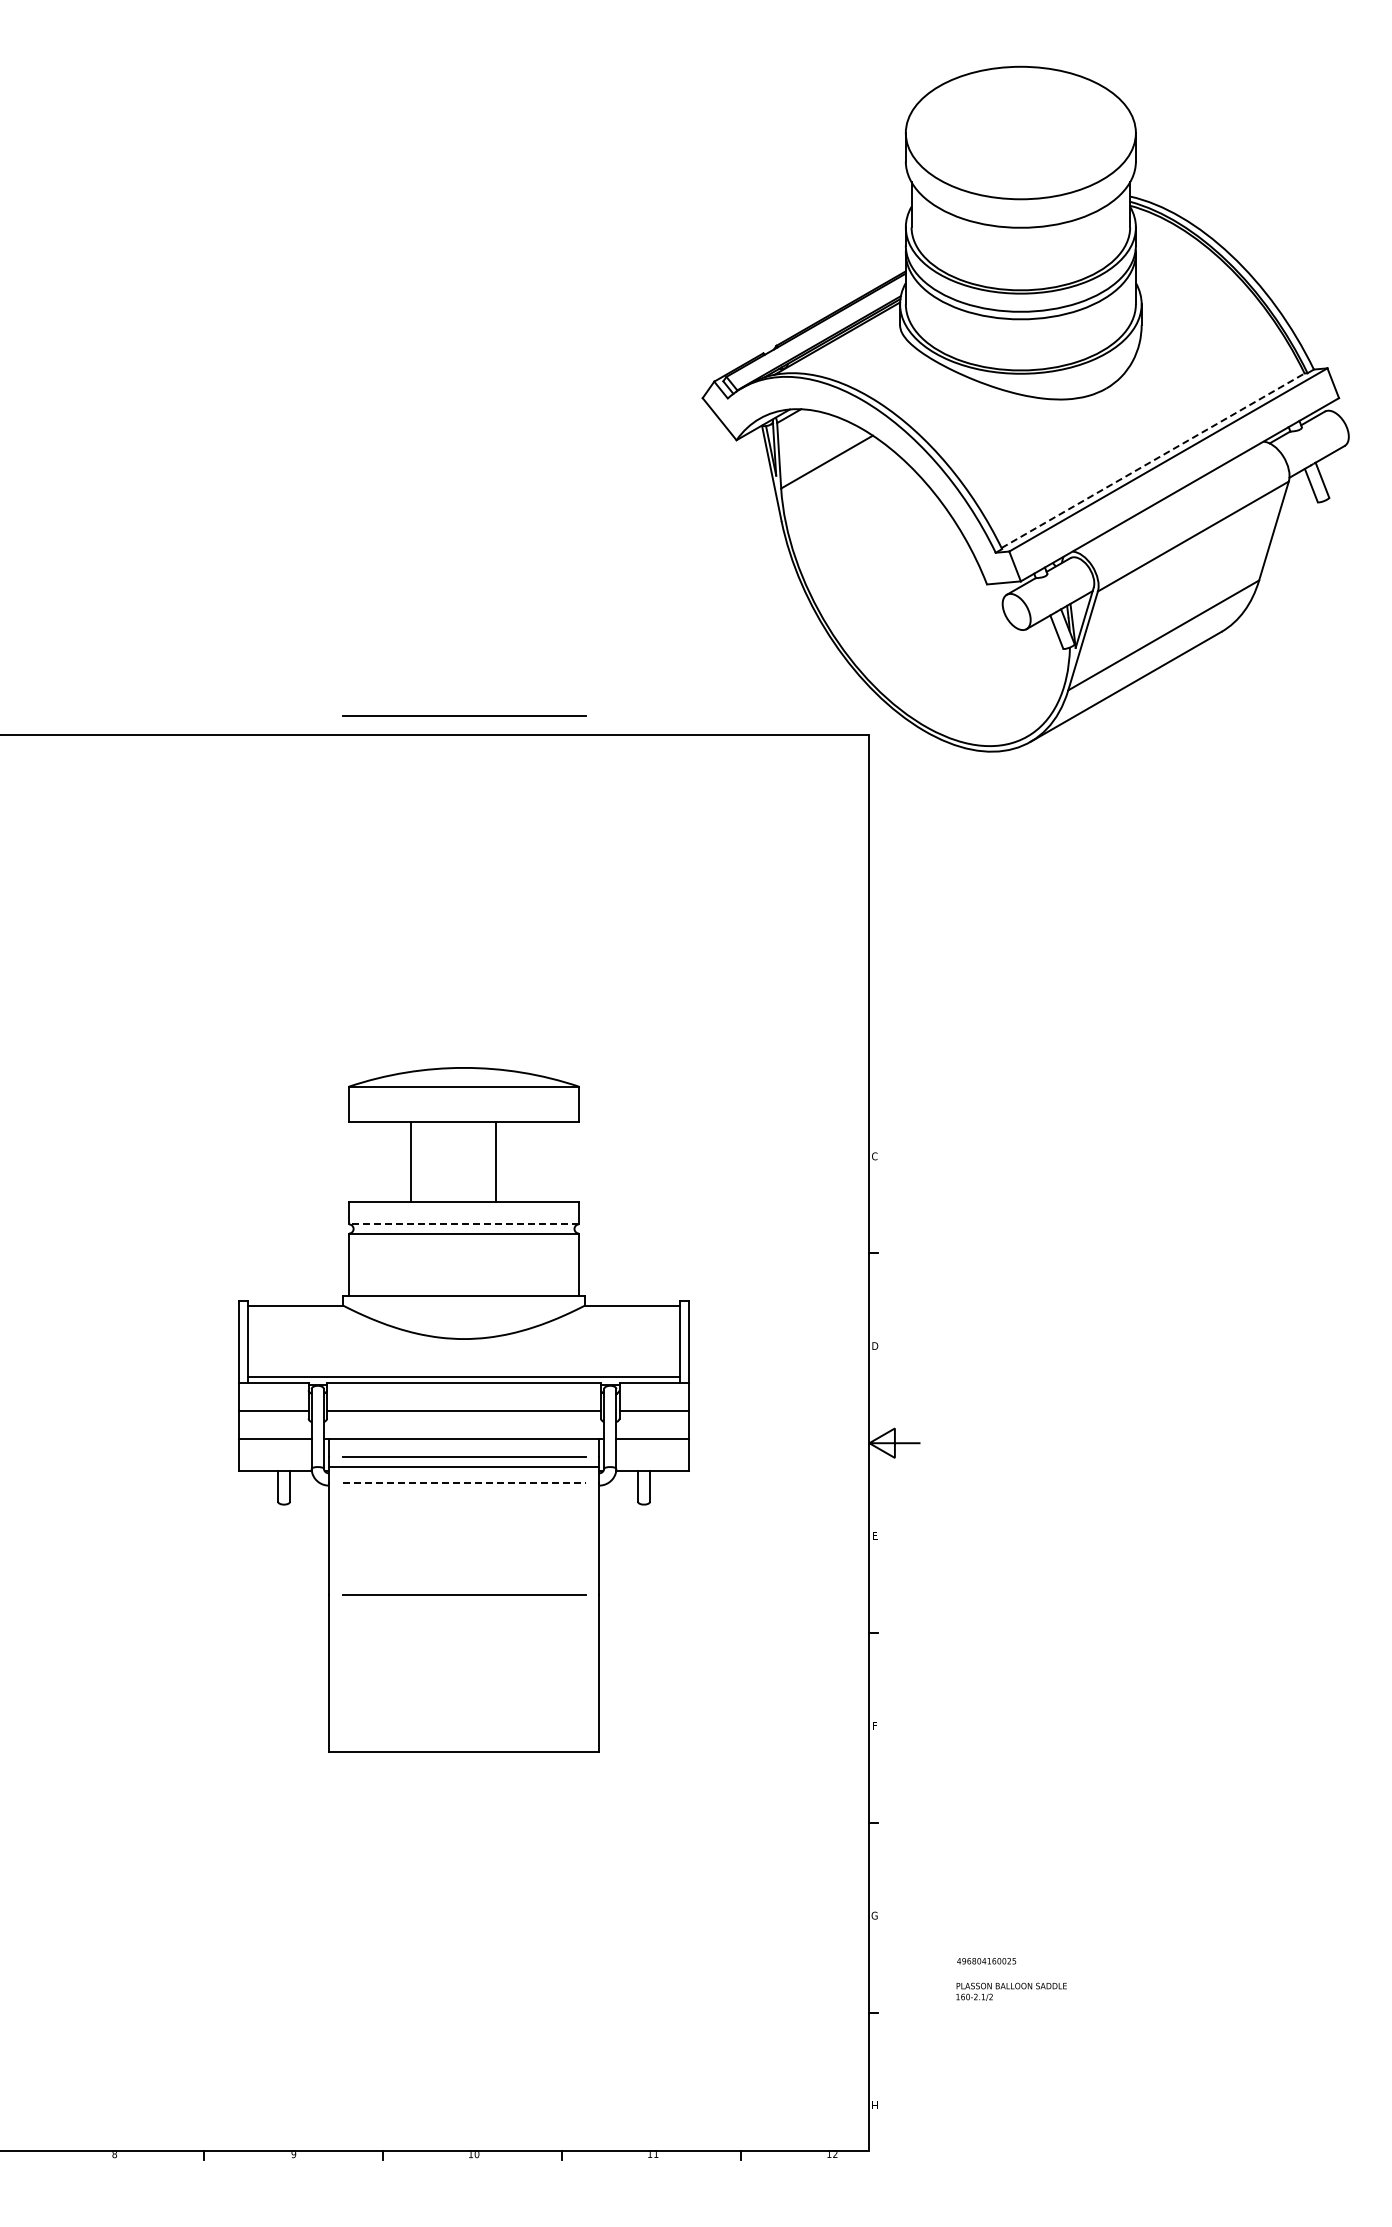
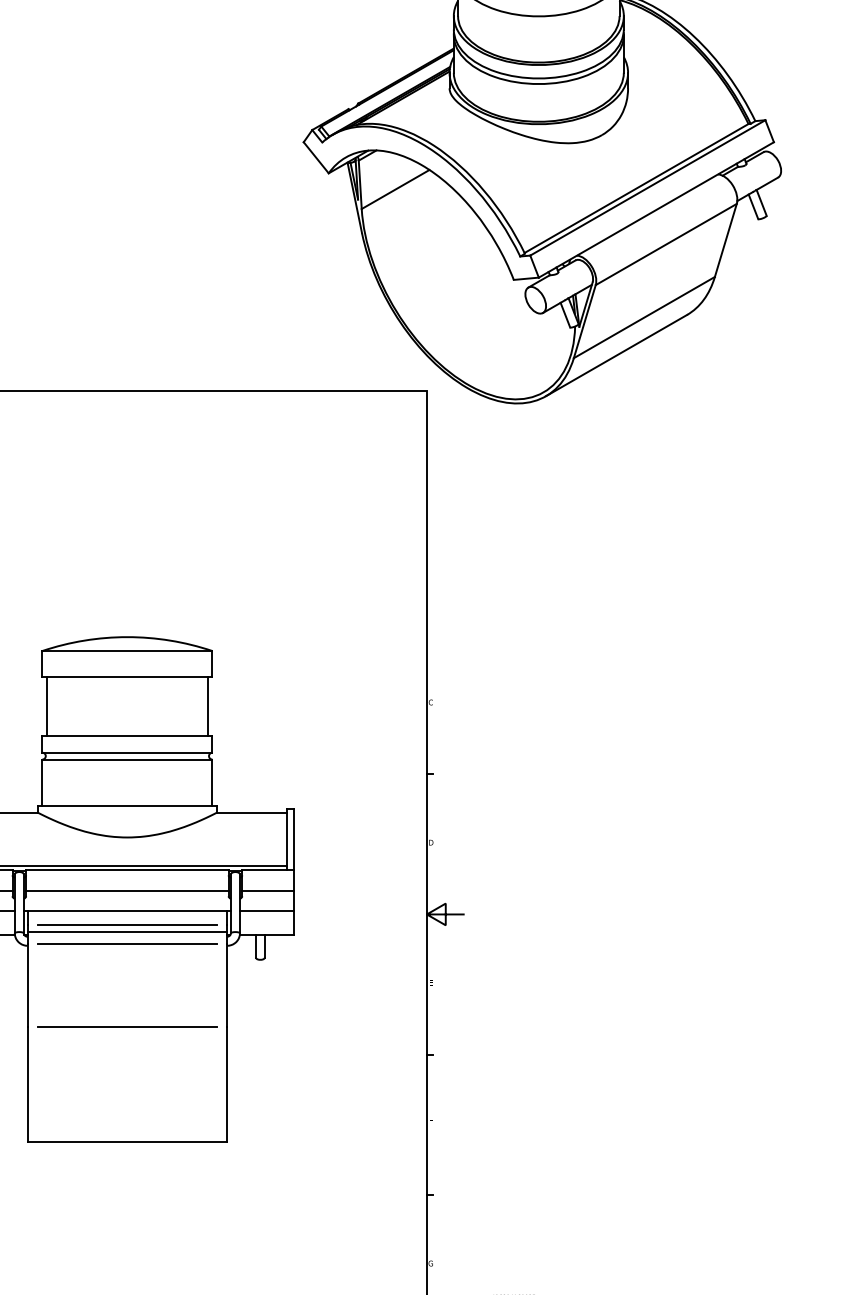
line: (1153, 460) -> (636, 188), dashed -> solid
line: (464, 715) -> (127, 376), removed
line: (410, 1161) -> (46, 706), moved
line: (496, 1161) -> (208, 706), moved
line: (463, 1224) -> (126, 752), dashed -> solid
line: (464, 1482) -> (127, 943), dashed -> solid

